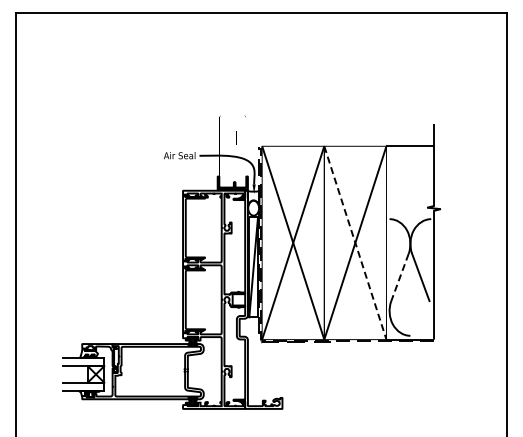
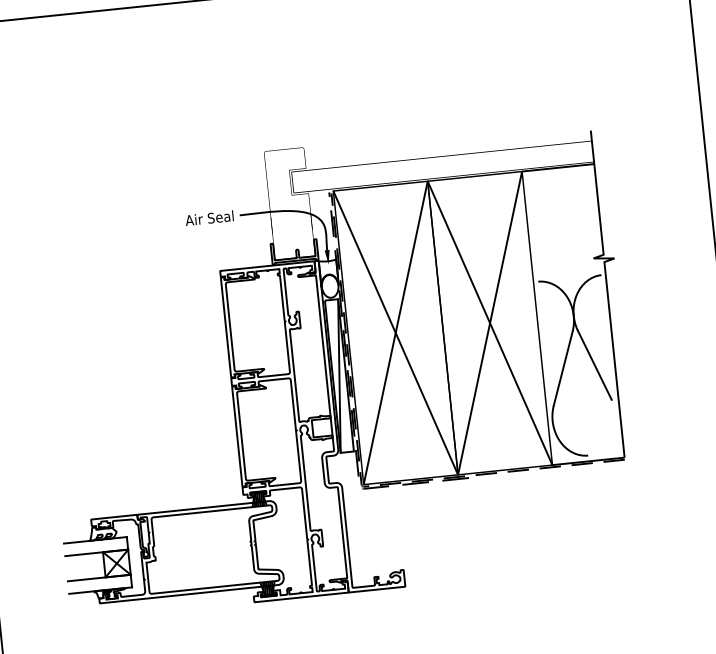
line: (355, 242) -> (490, 322), dashed -> solid
line: (399, 277) -> (562, 368), dashed -> solid

